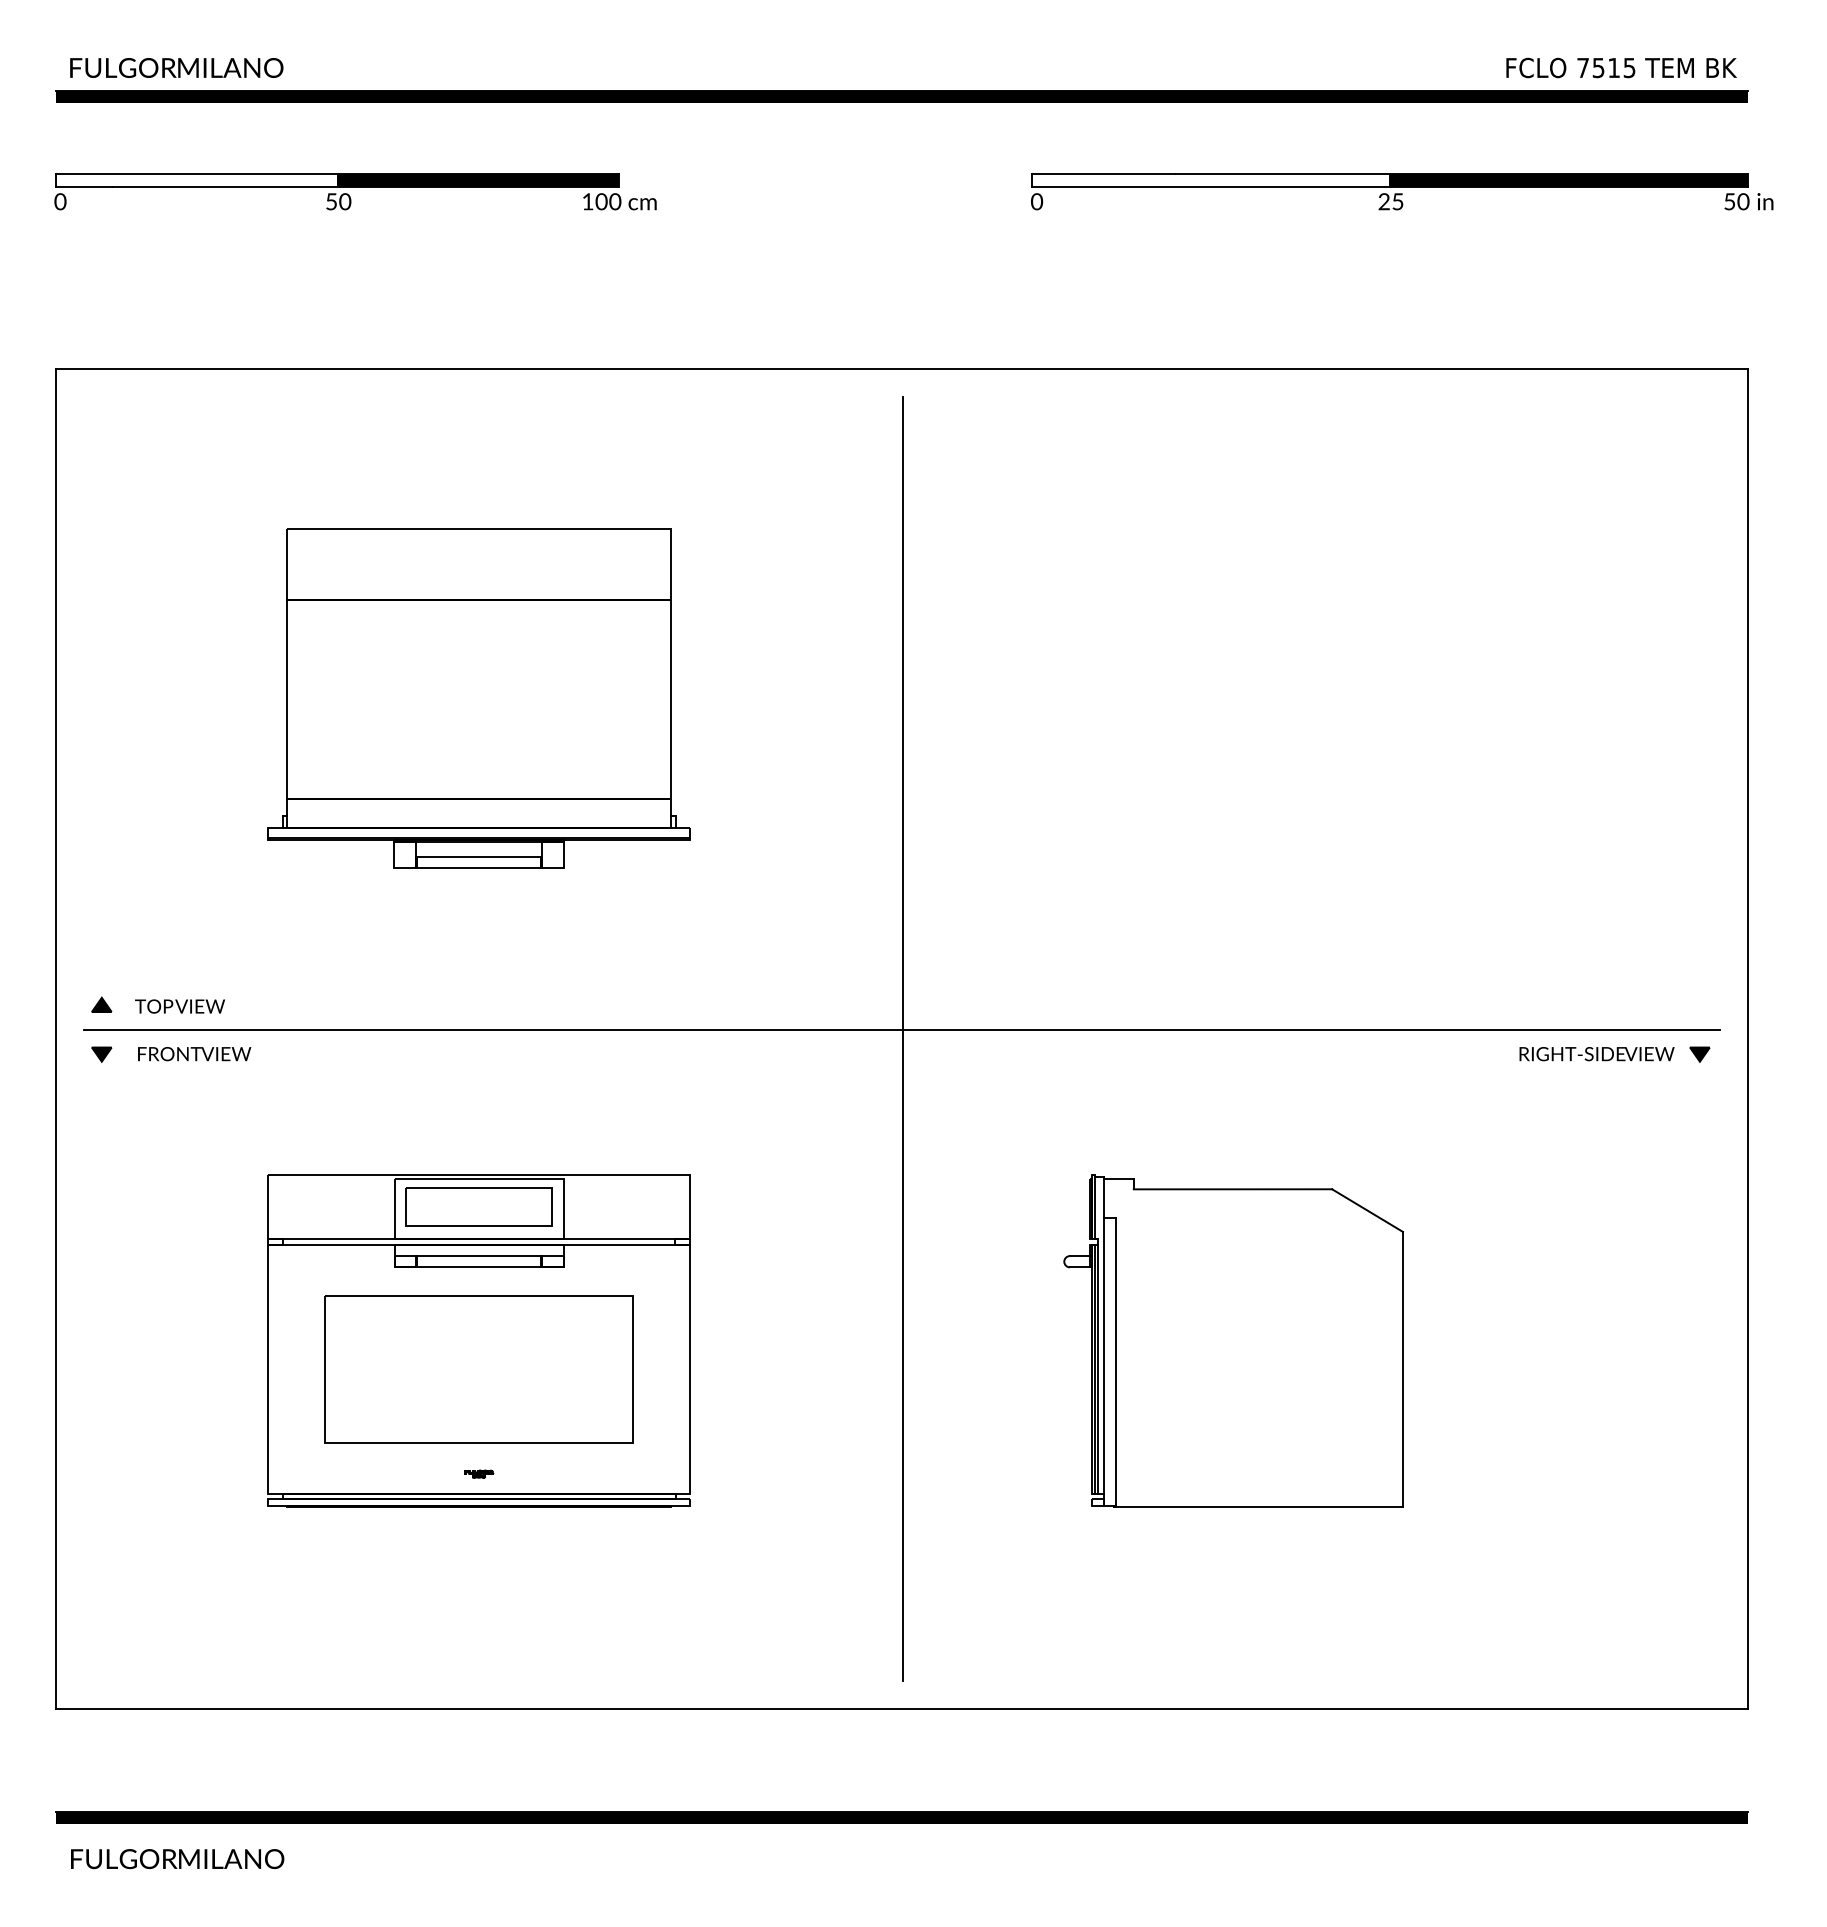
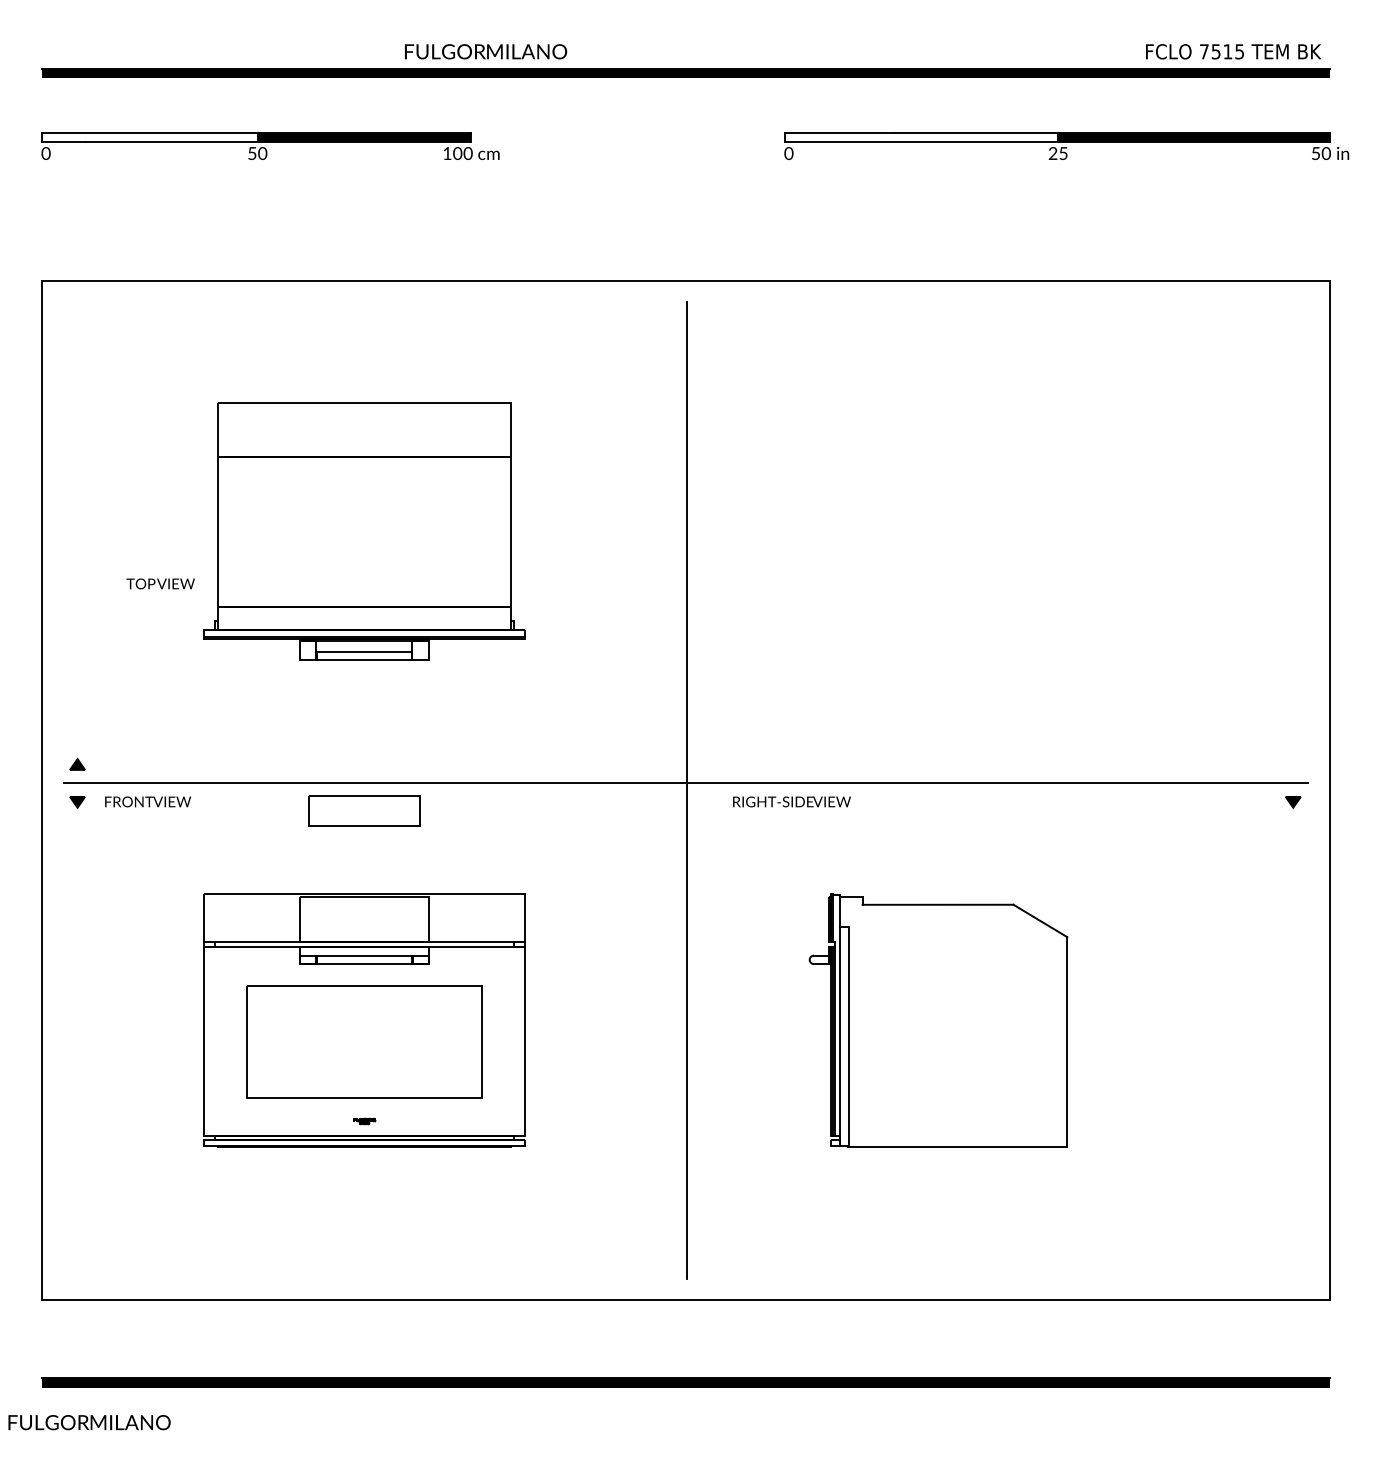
text: (176, 67) -> (485, 51), moved
text: (179, 1006) -> (160, 583), moved
text: (1596, 1054) -> (791, 802), moved
part: (478, 1206) -> (364, 810), moved
text: (177, 1859) -> (89, 1422), moved

